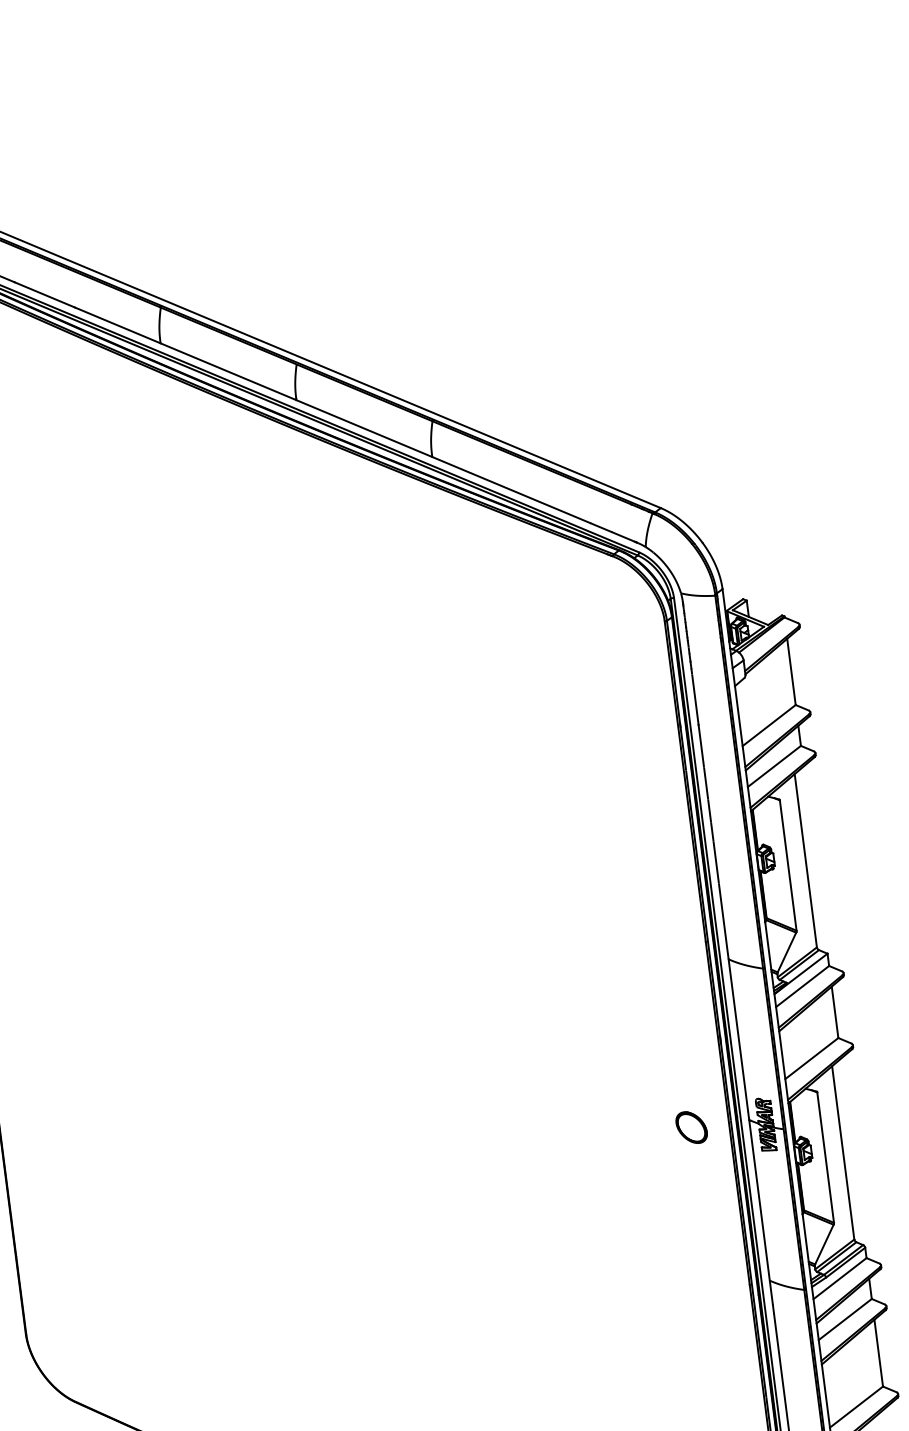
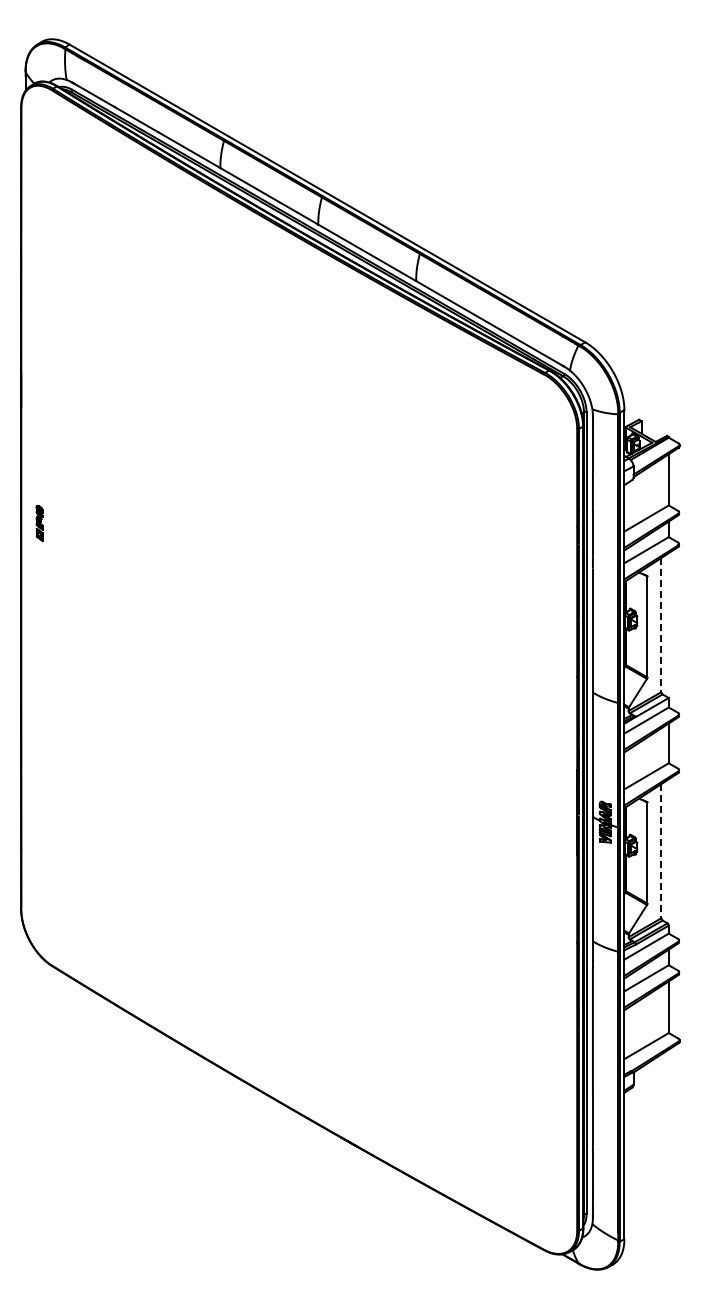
line: (806, 861) -> (661, 625), solid -> dashed
part: (691, 1126) -> (548, 816), removed
line: (843, 1153) -> (661, 851), solid -> dashed

